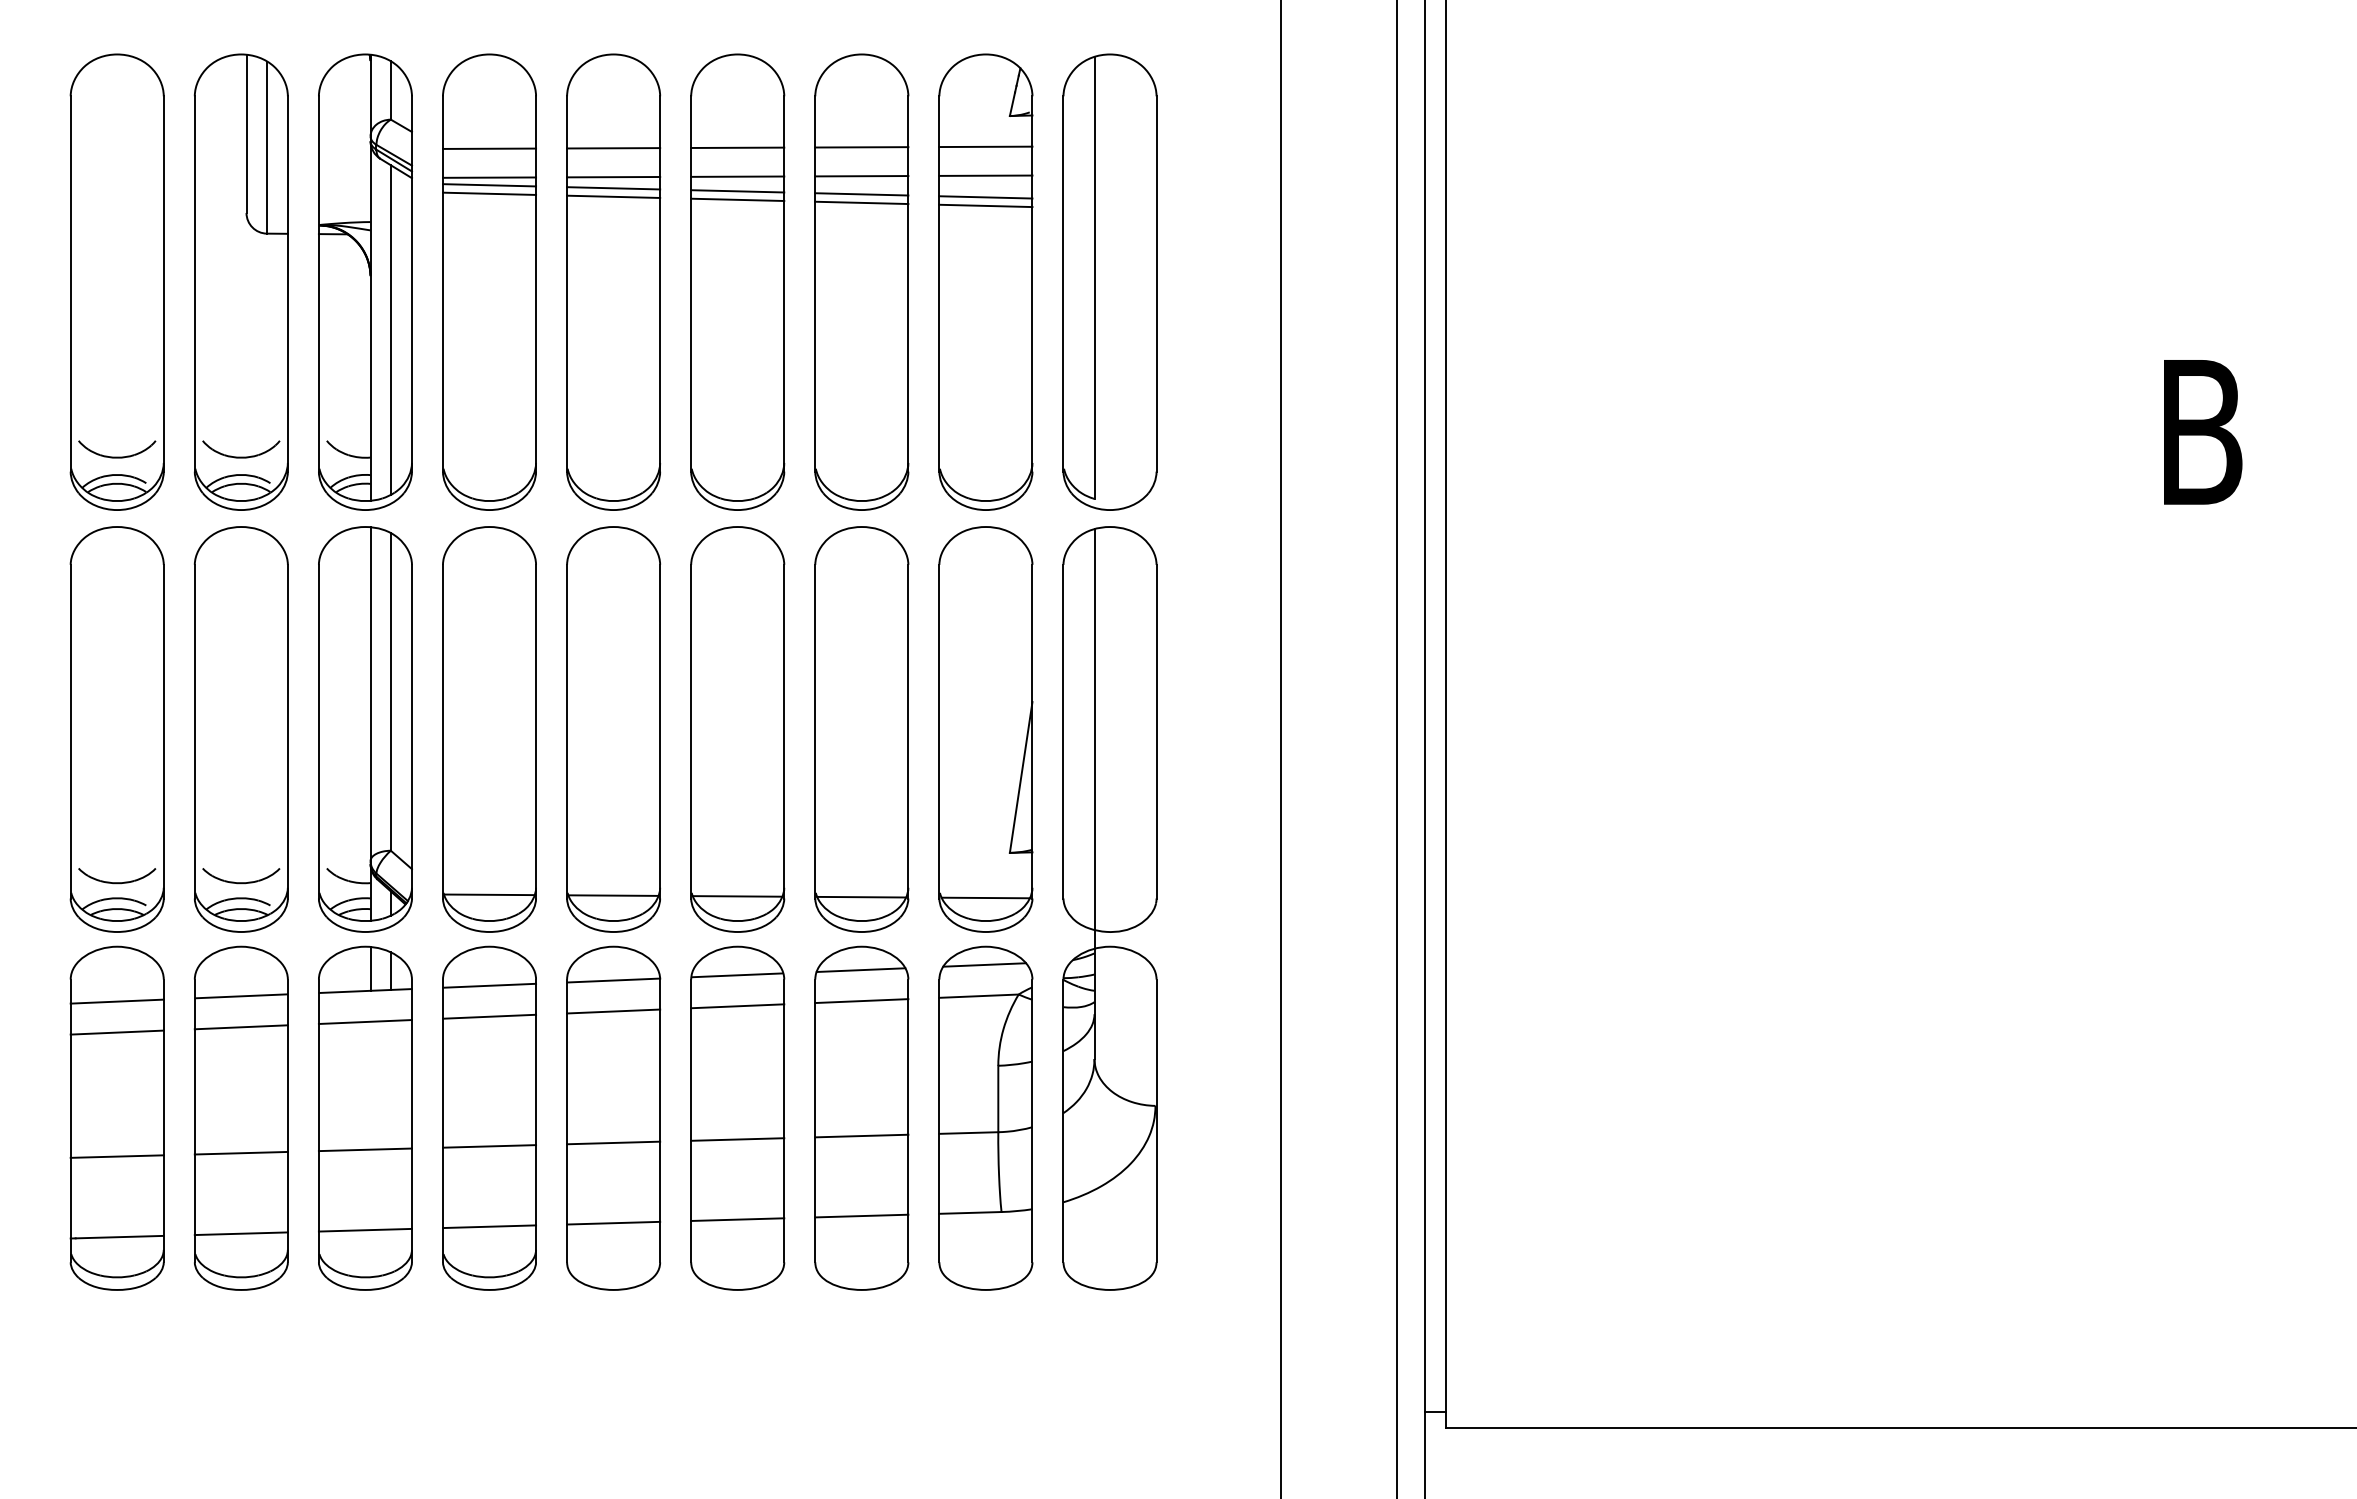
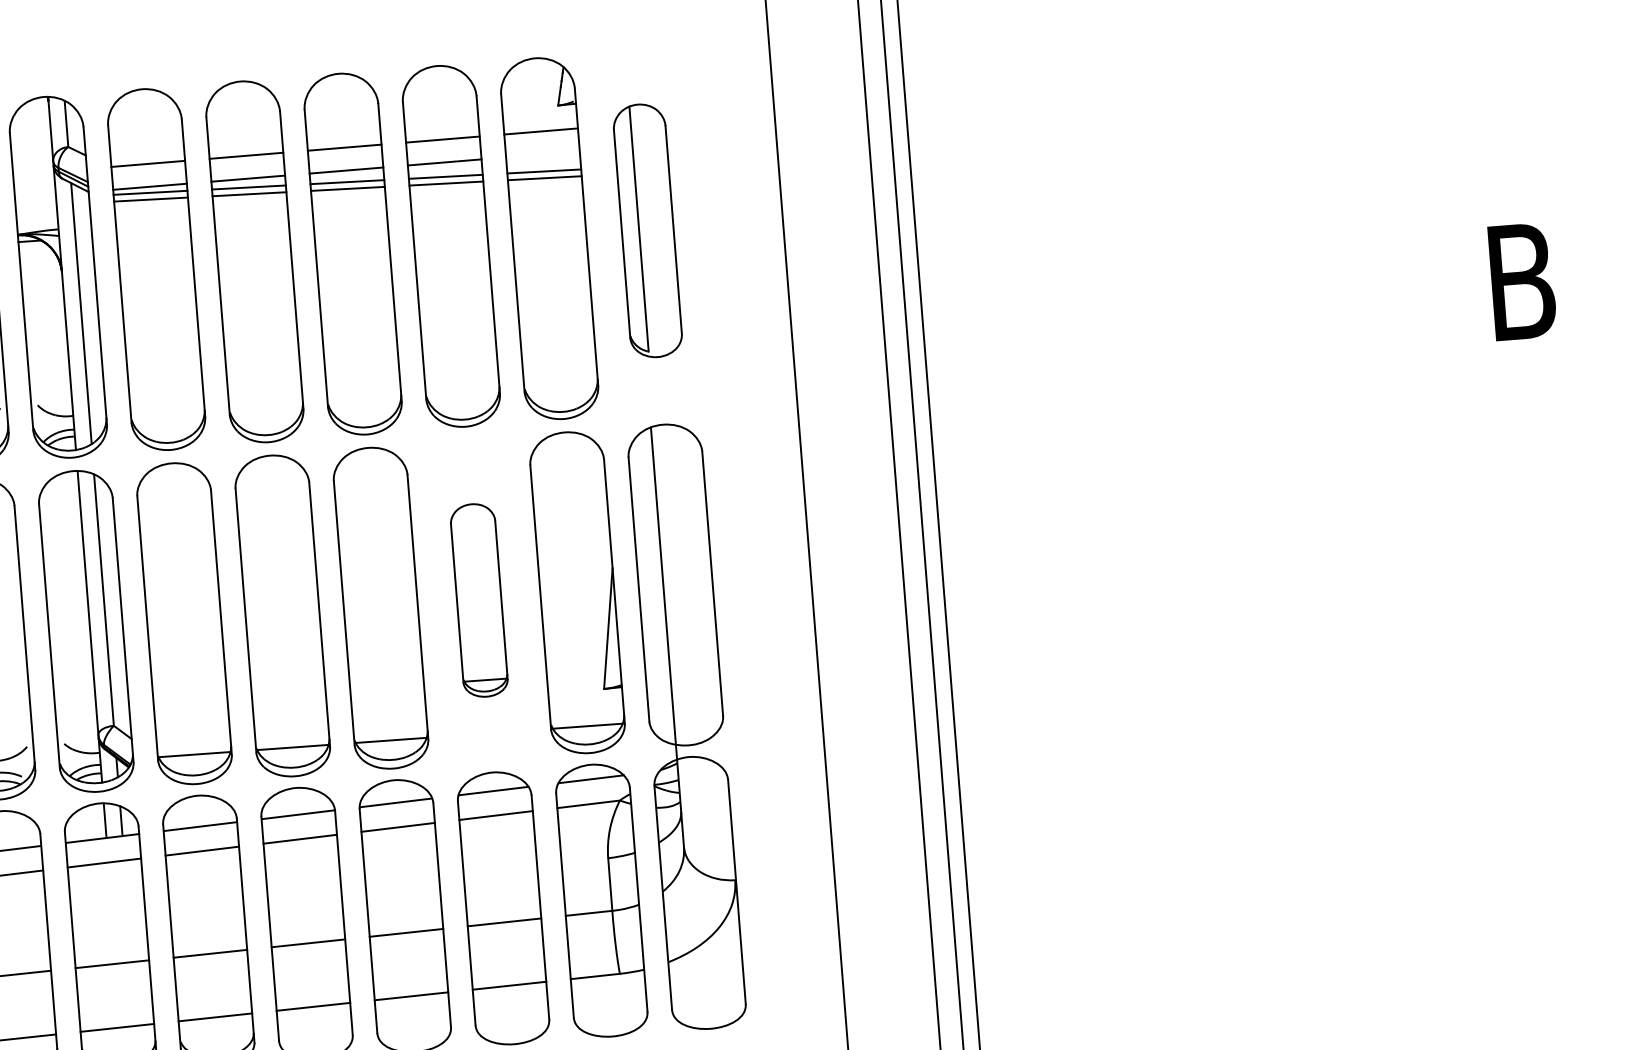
line: (985, 175) -> (542, 154), removed
part: (1109, 281) -> (647, 230), size x0.7
part: (861, 729) -> (478, 600), size x0.6

